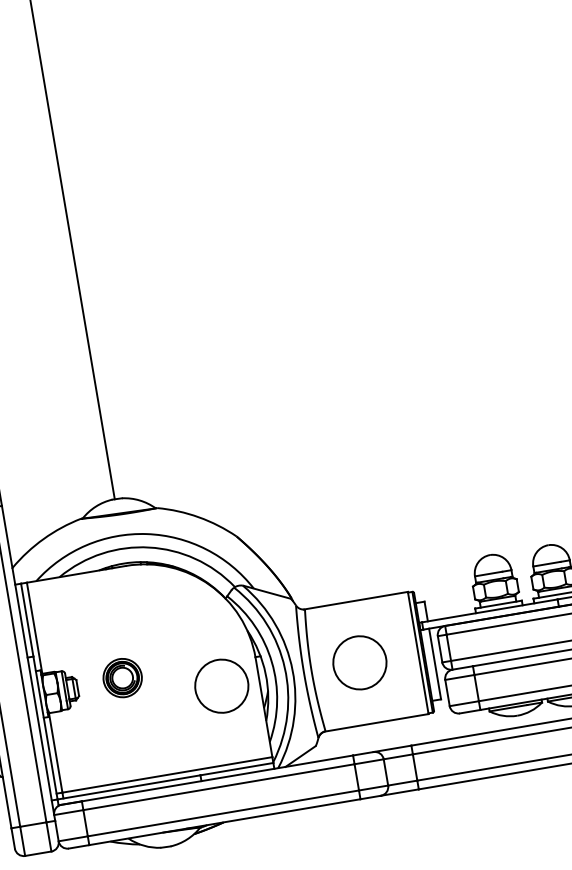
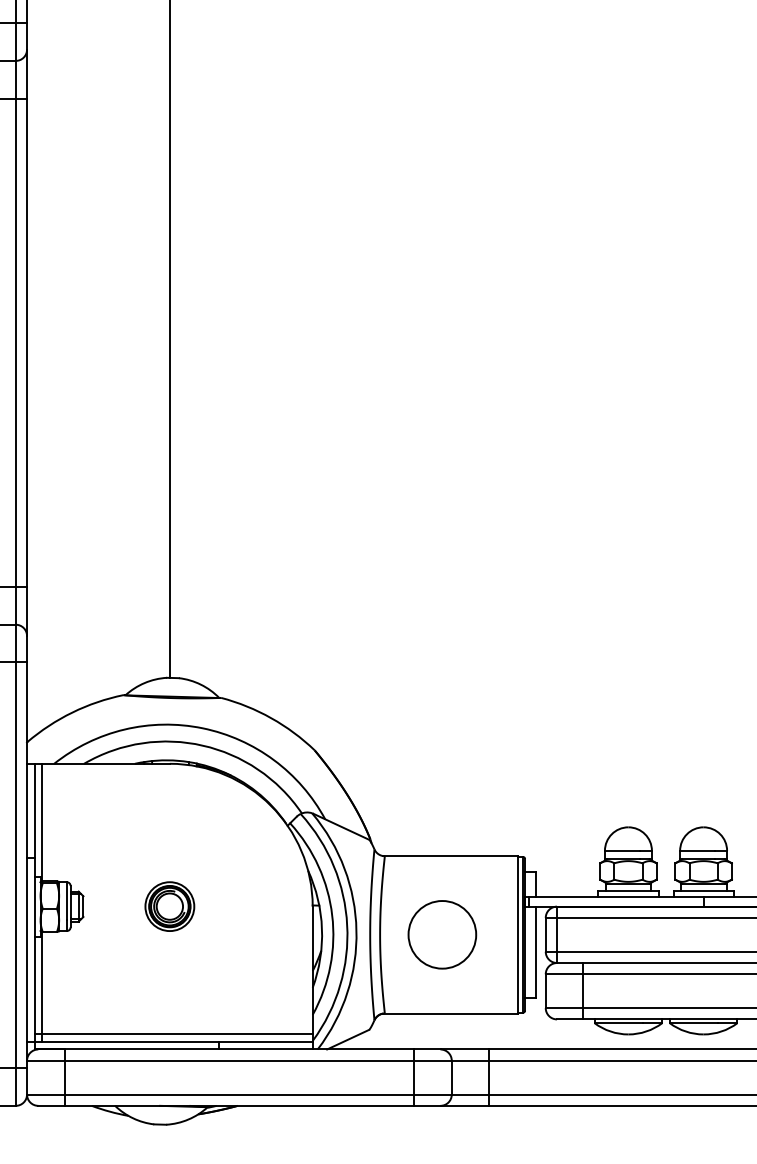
part: (122, 678) -> (169, 906), moved
circle: (221, 685) -> (264, 934), removed

